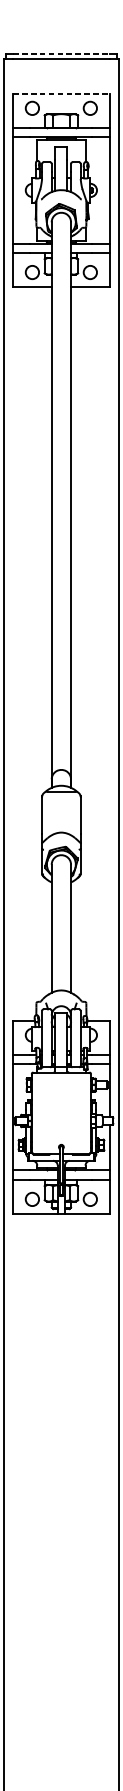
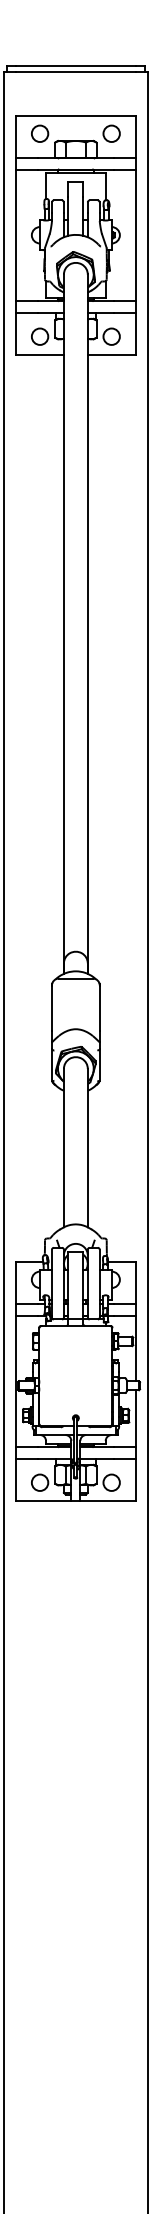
line: (61, 53) -> (75, 66), dashed -> solid
line: (61, 93) -> (75, 115), dashed -> solid

